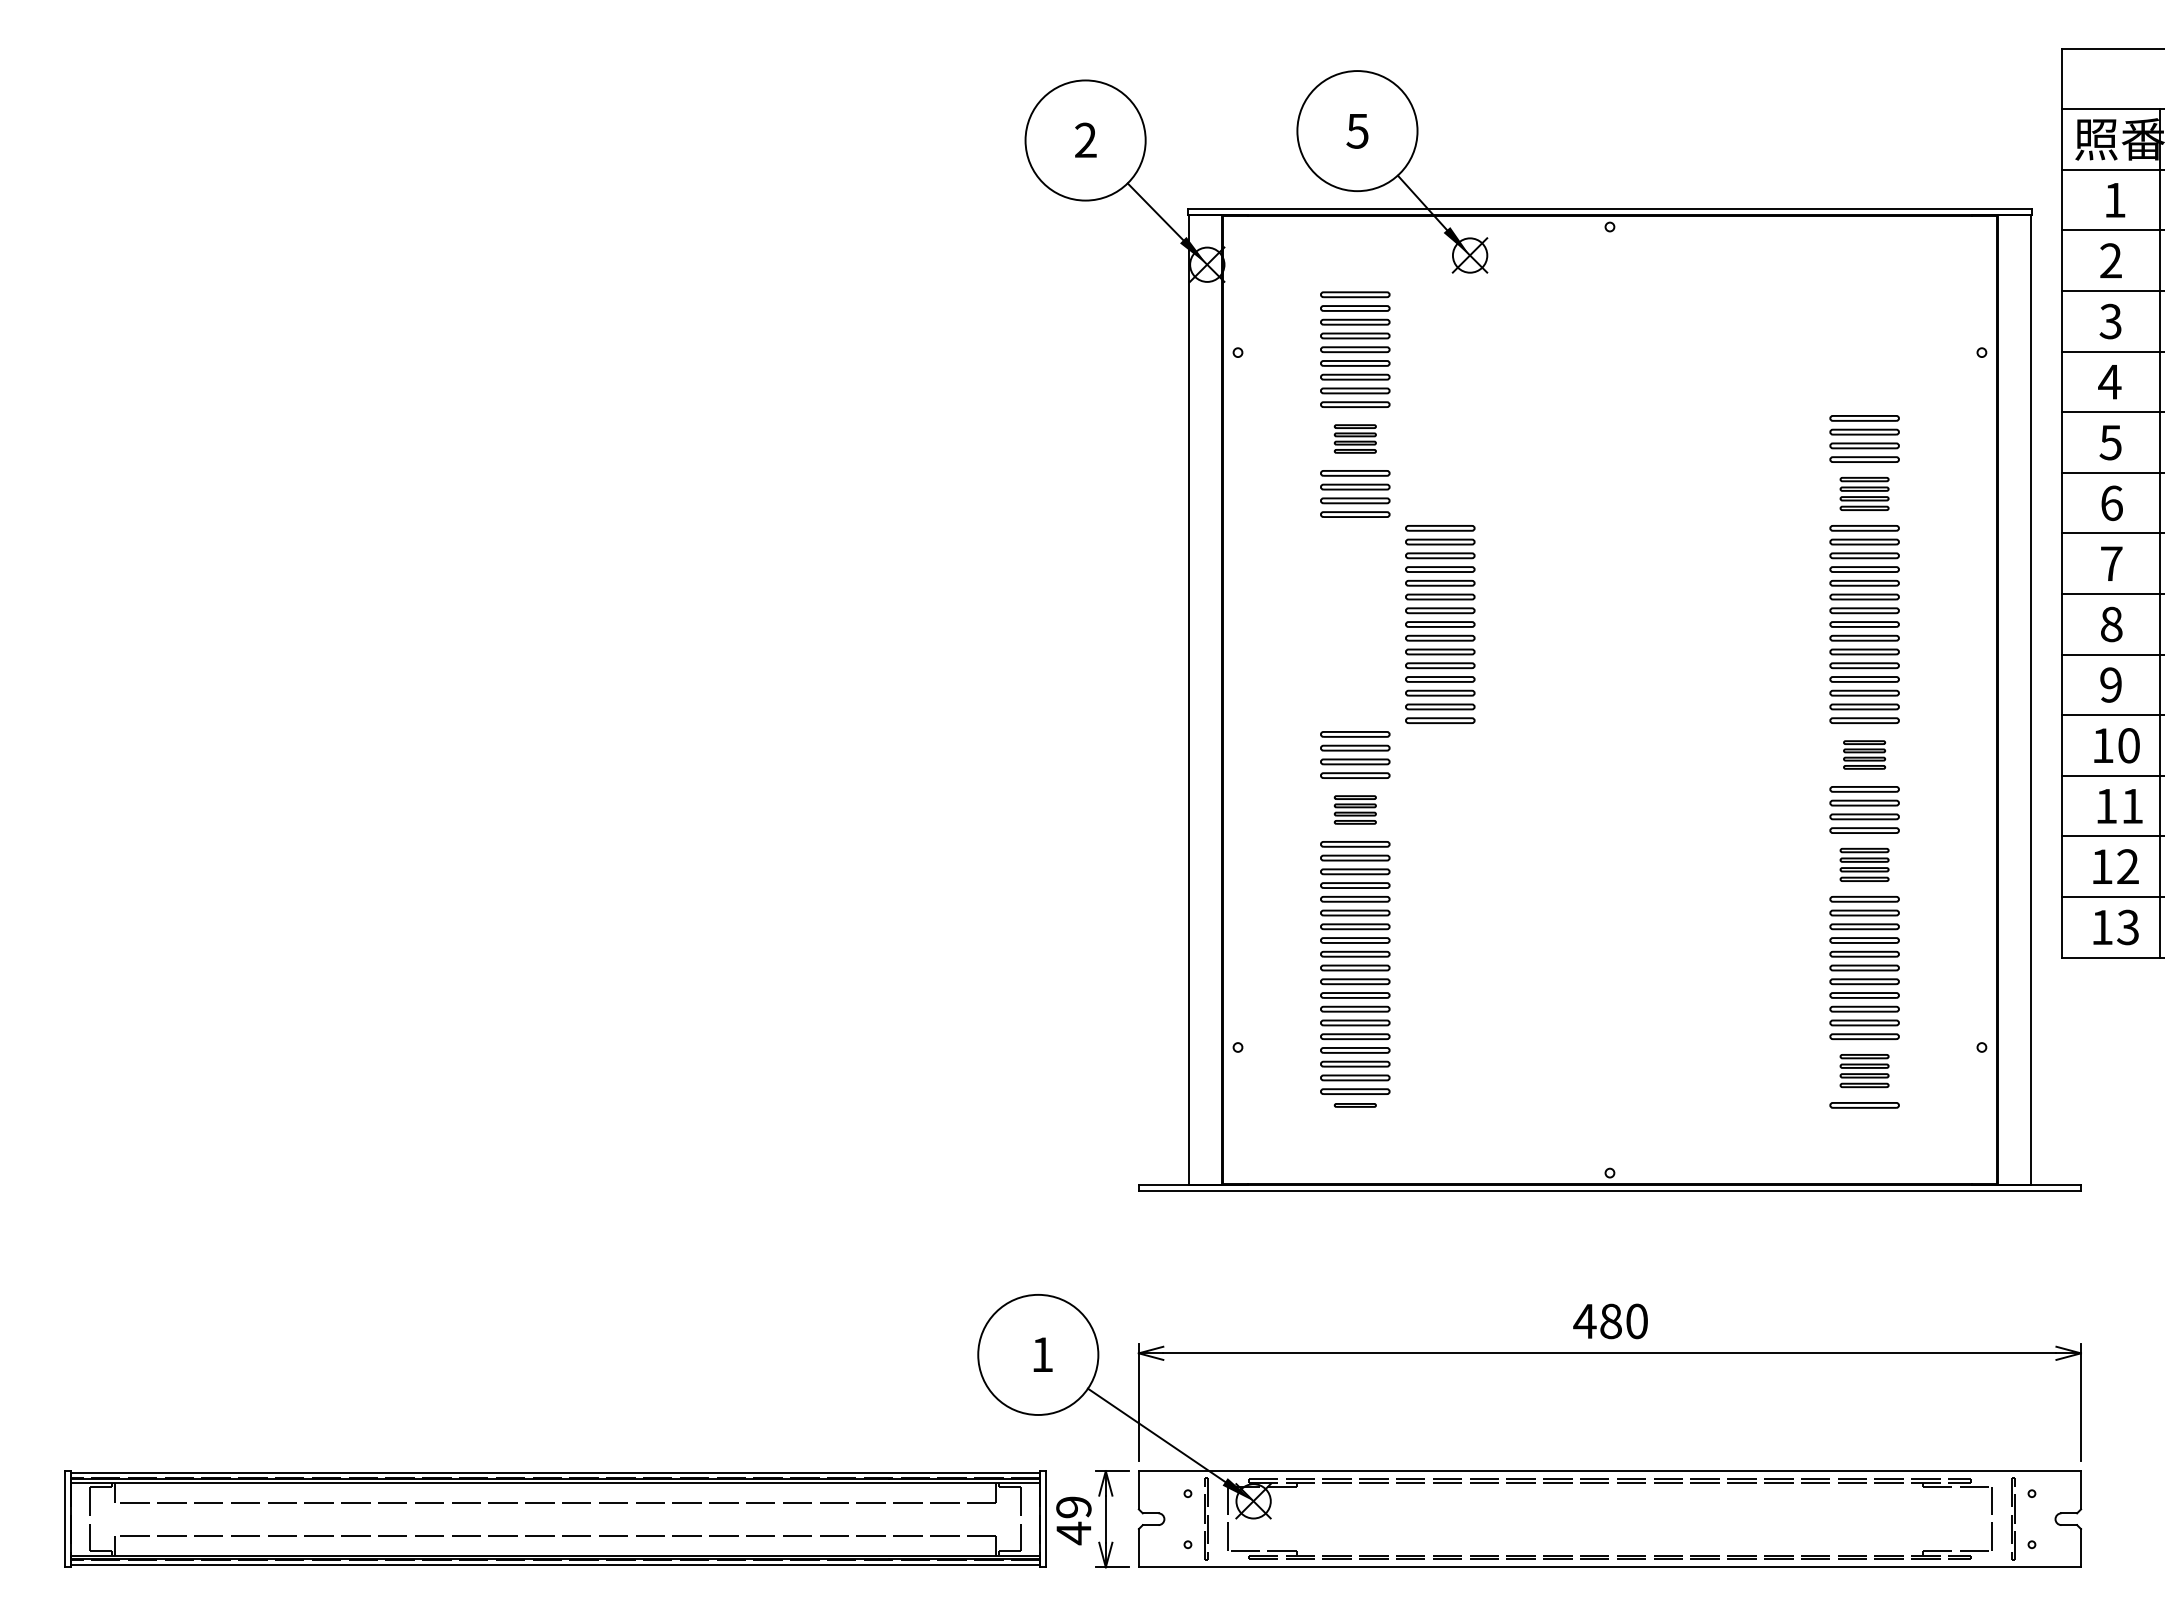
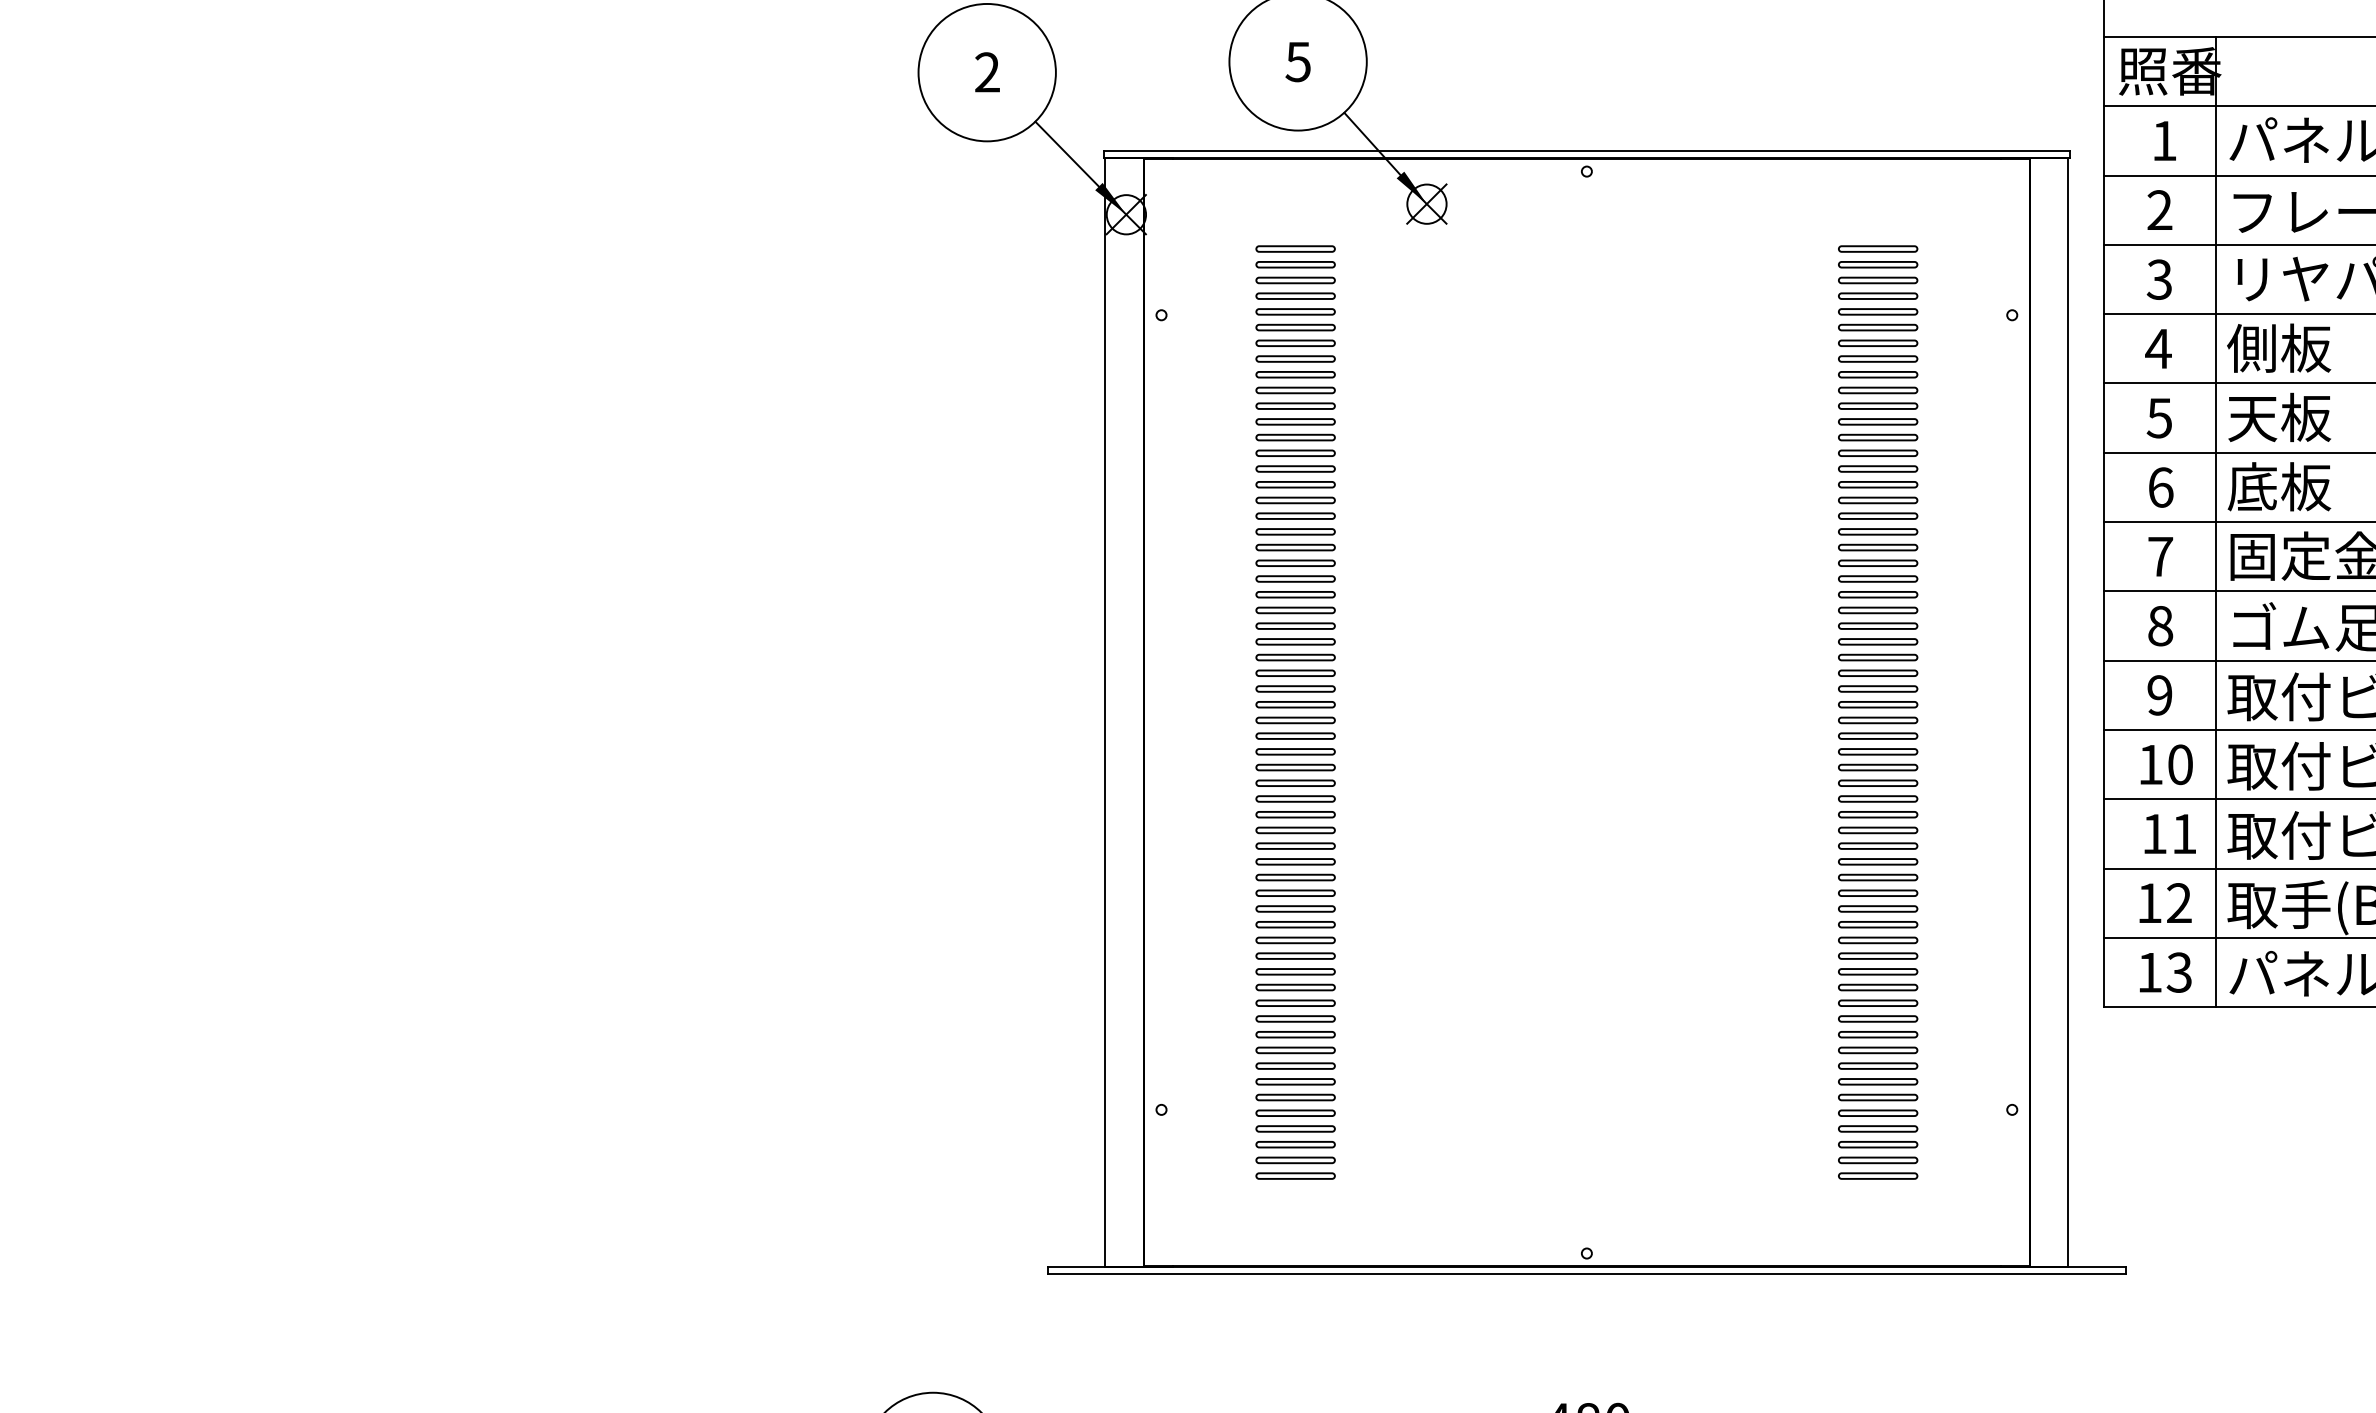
part: (1864, 349) -> (1877, 311), added
part: (1355, 438) -> (1295, 413), size x1.67
part: (1864, 493) -> (1877, 476), size x1.43
part: (1440, 624) -> (1295, 626), moved
part: (1864, 754) -> (1877, 774), size x1.67
part: (1355, 809) -> (1295, 837), size x1.67
part: (1864, 864) -> (1877, 900), size x1.43
part: (1864, 1070) -> (1877, 1136), size x1.43
part: (1355, 1105) -> (1295, 1176), size x1.67

